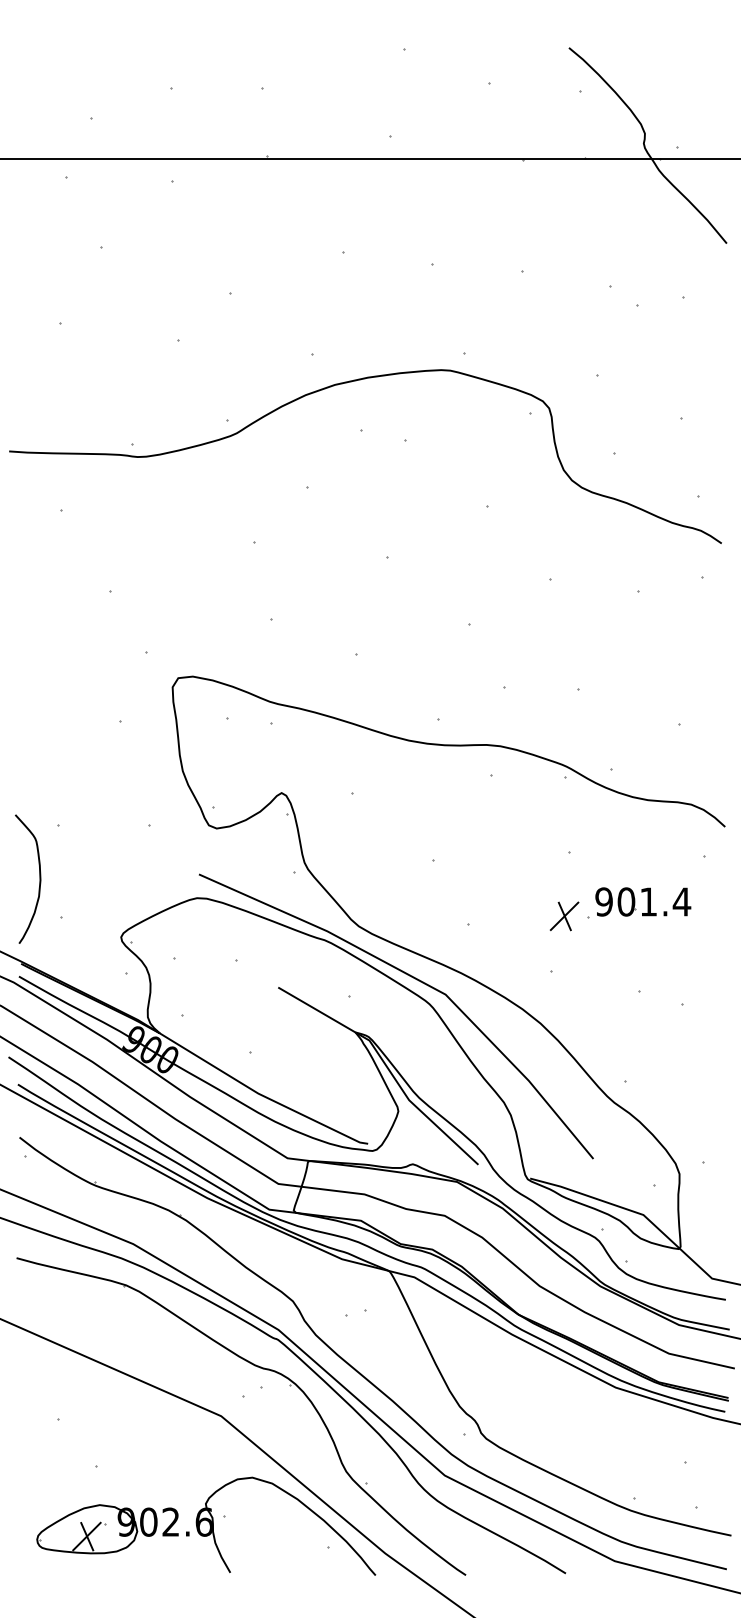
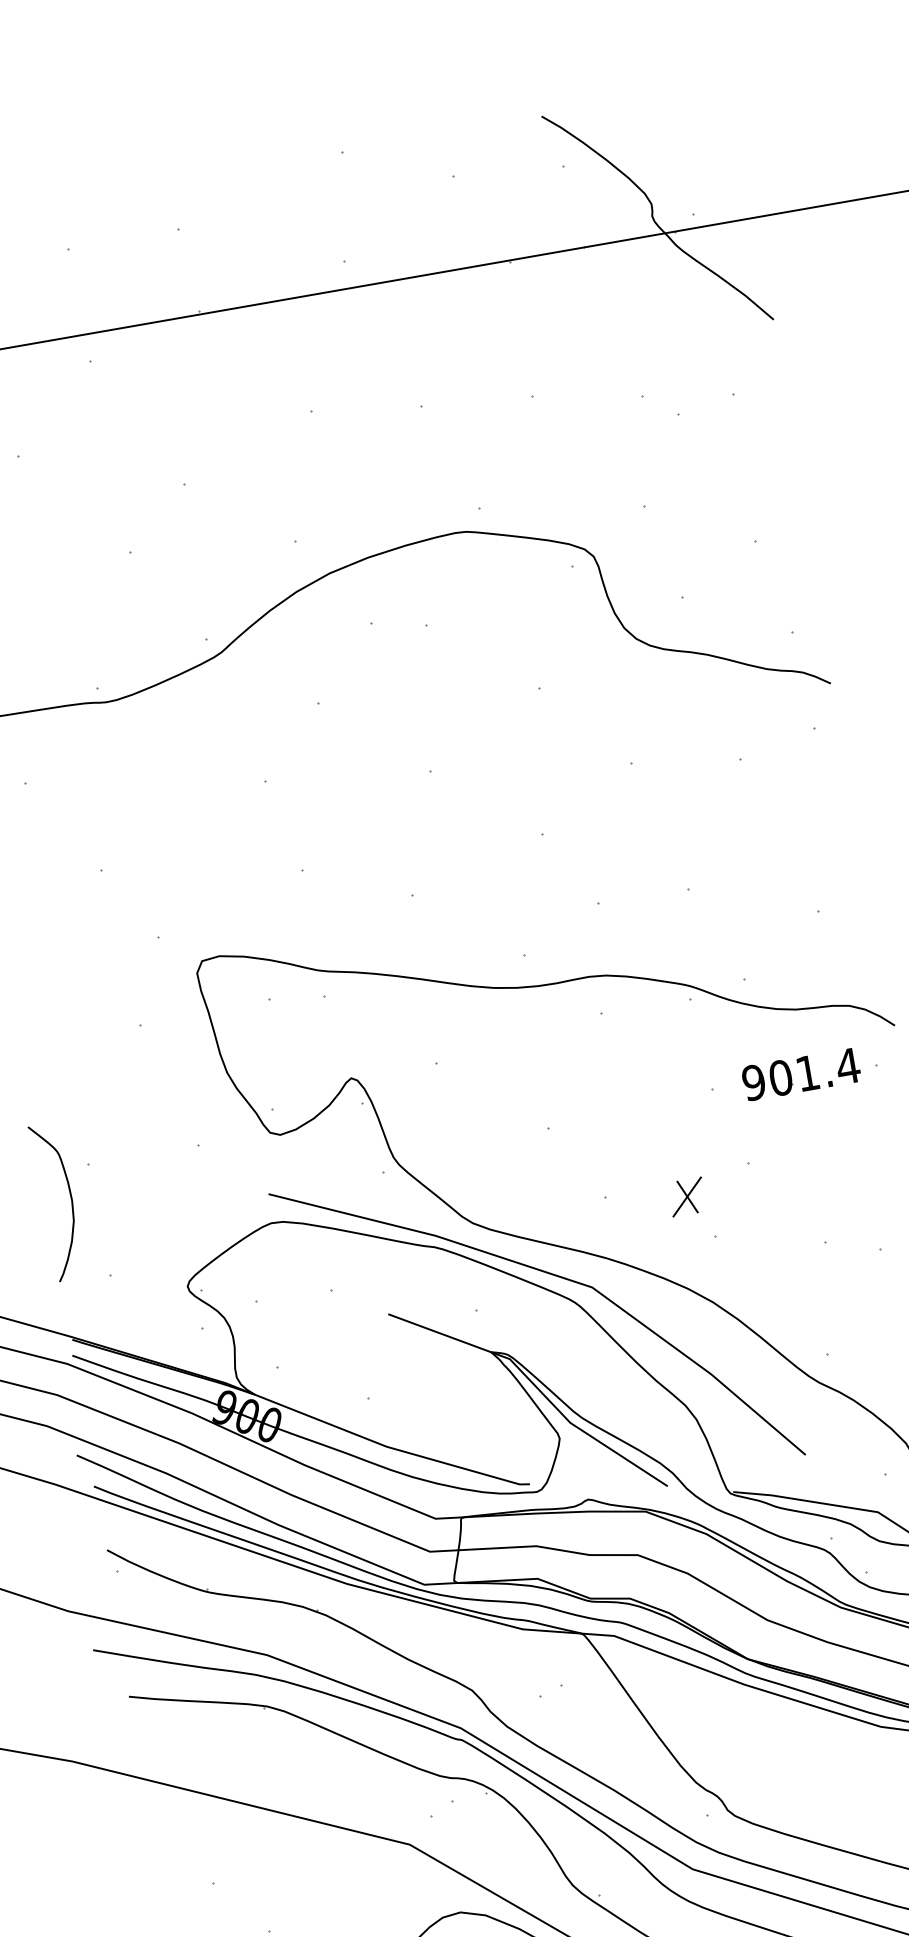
curve: (39, 878) -> (70, 1198), moved
part: (643, 901) -> (801, 1073), moved
part: (564, 916) -> (687, 1197), moved

